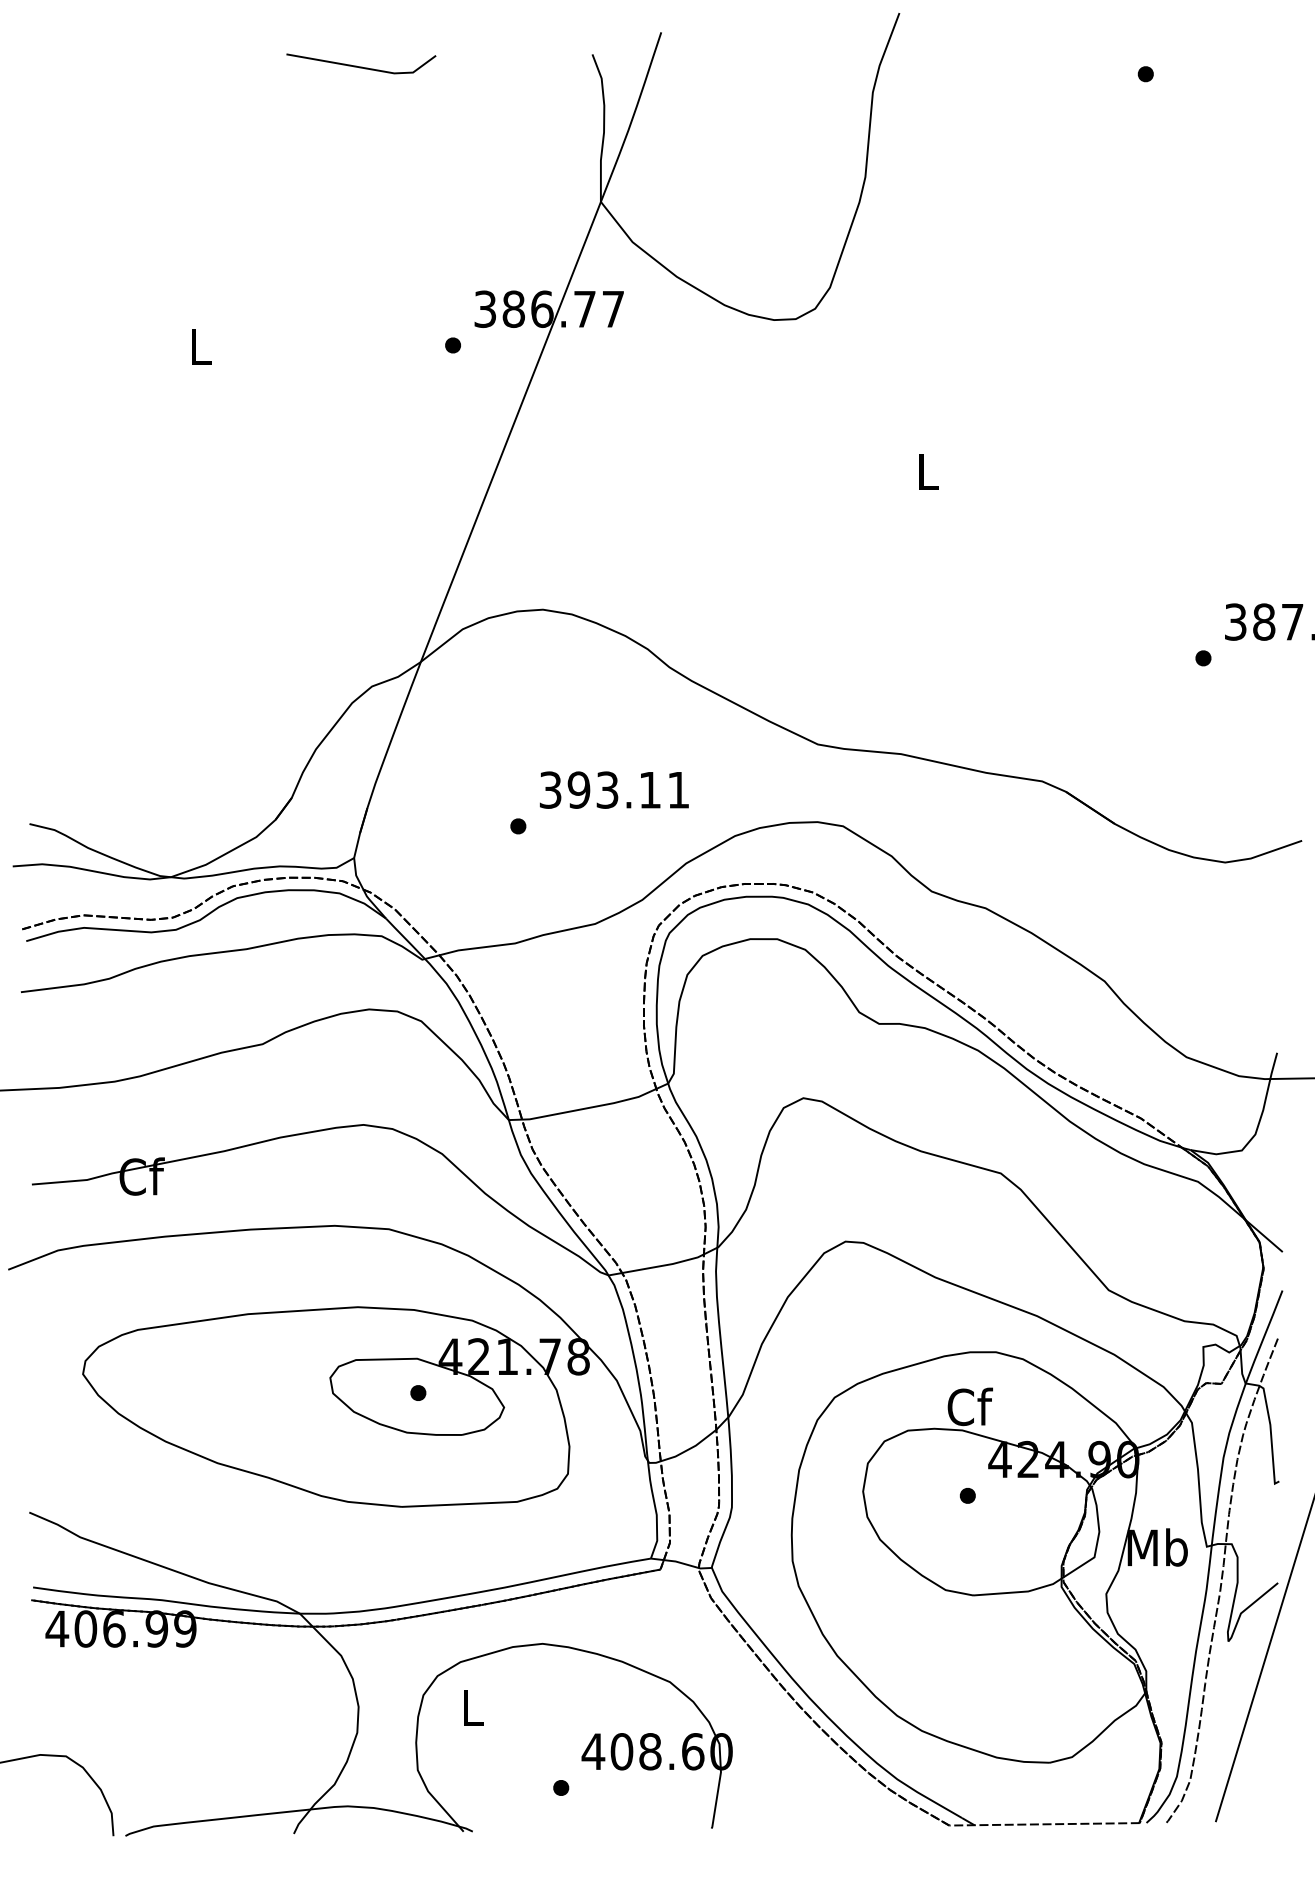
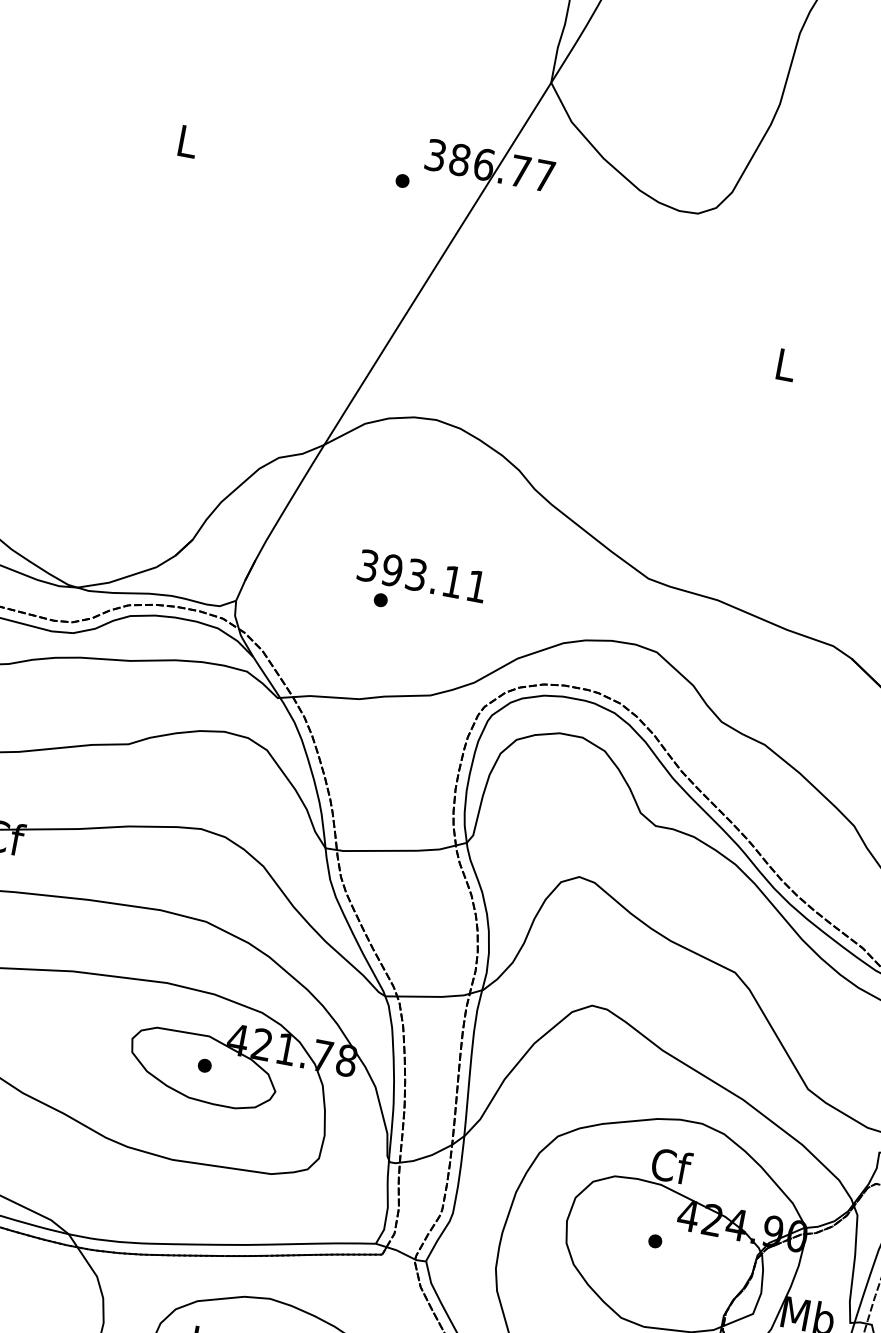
text: (614, 789) -> (422, 575), moved

